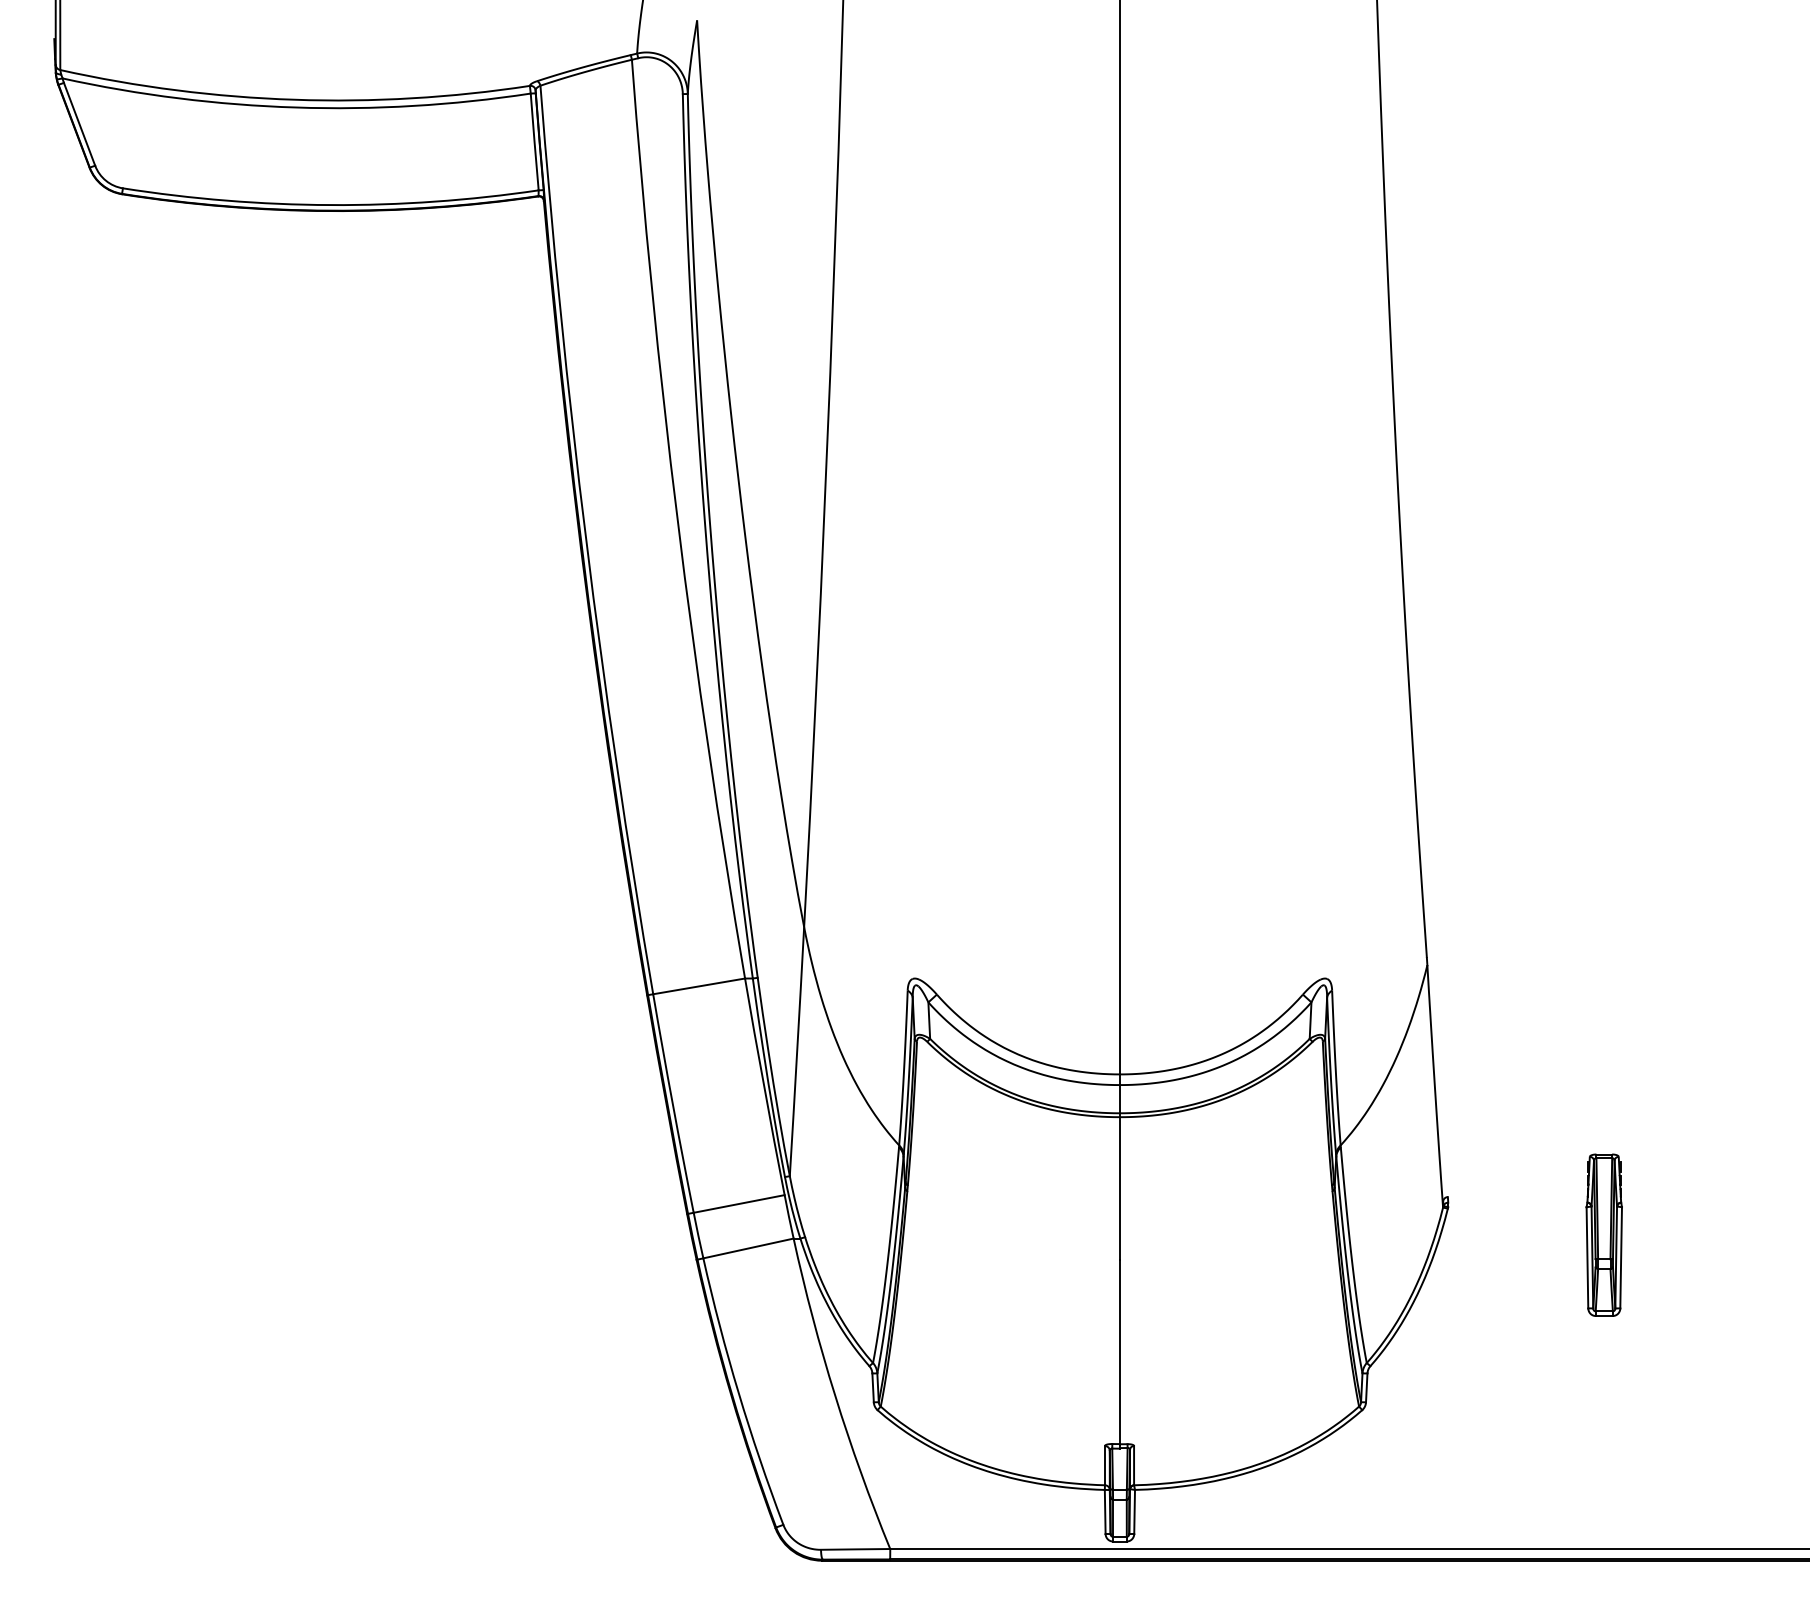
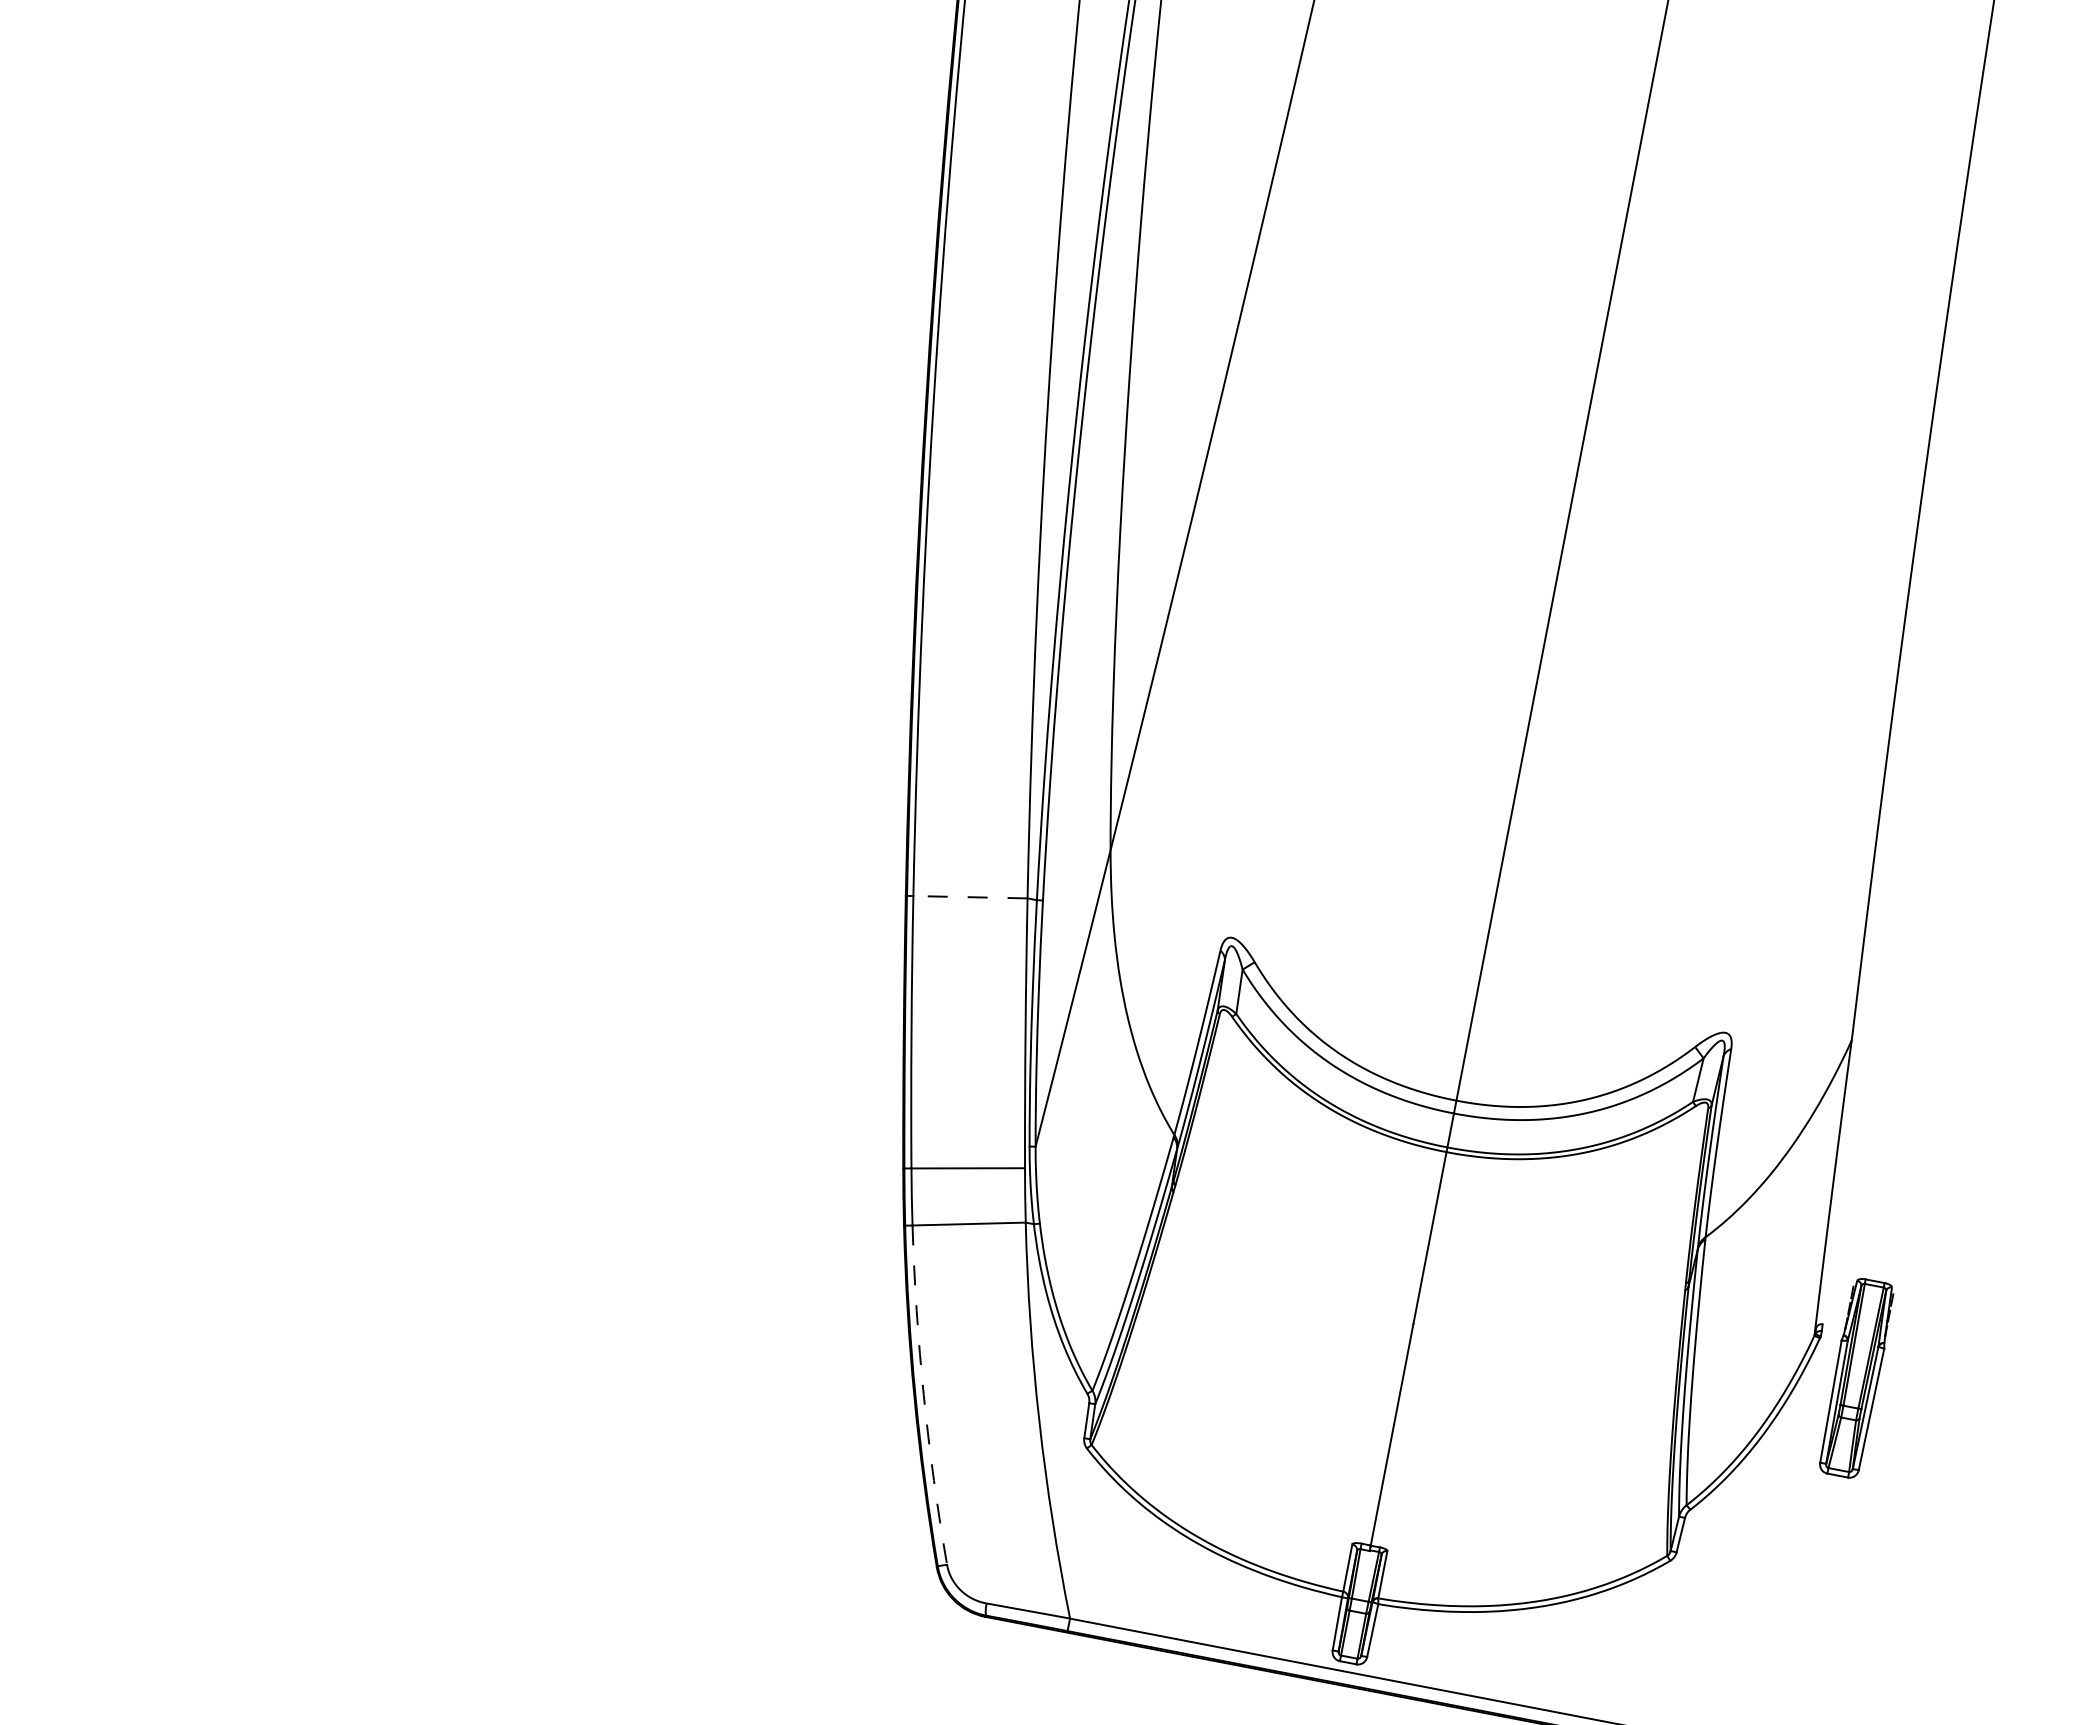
line: (699, 986) -> (970, 897), solid -> dashed
part: (1603, 1234) -> (1855, 1377), moved
arc: (738, 1393) -> (923, 1396), solid -> dashed

